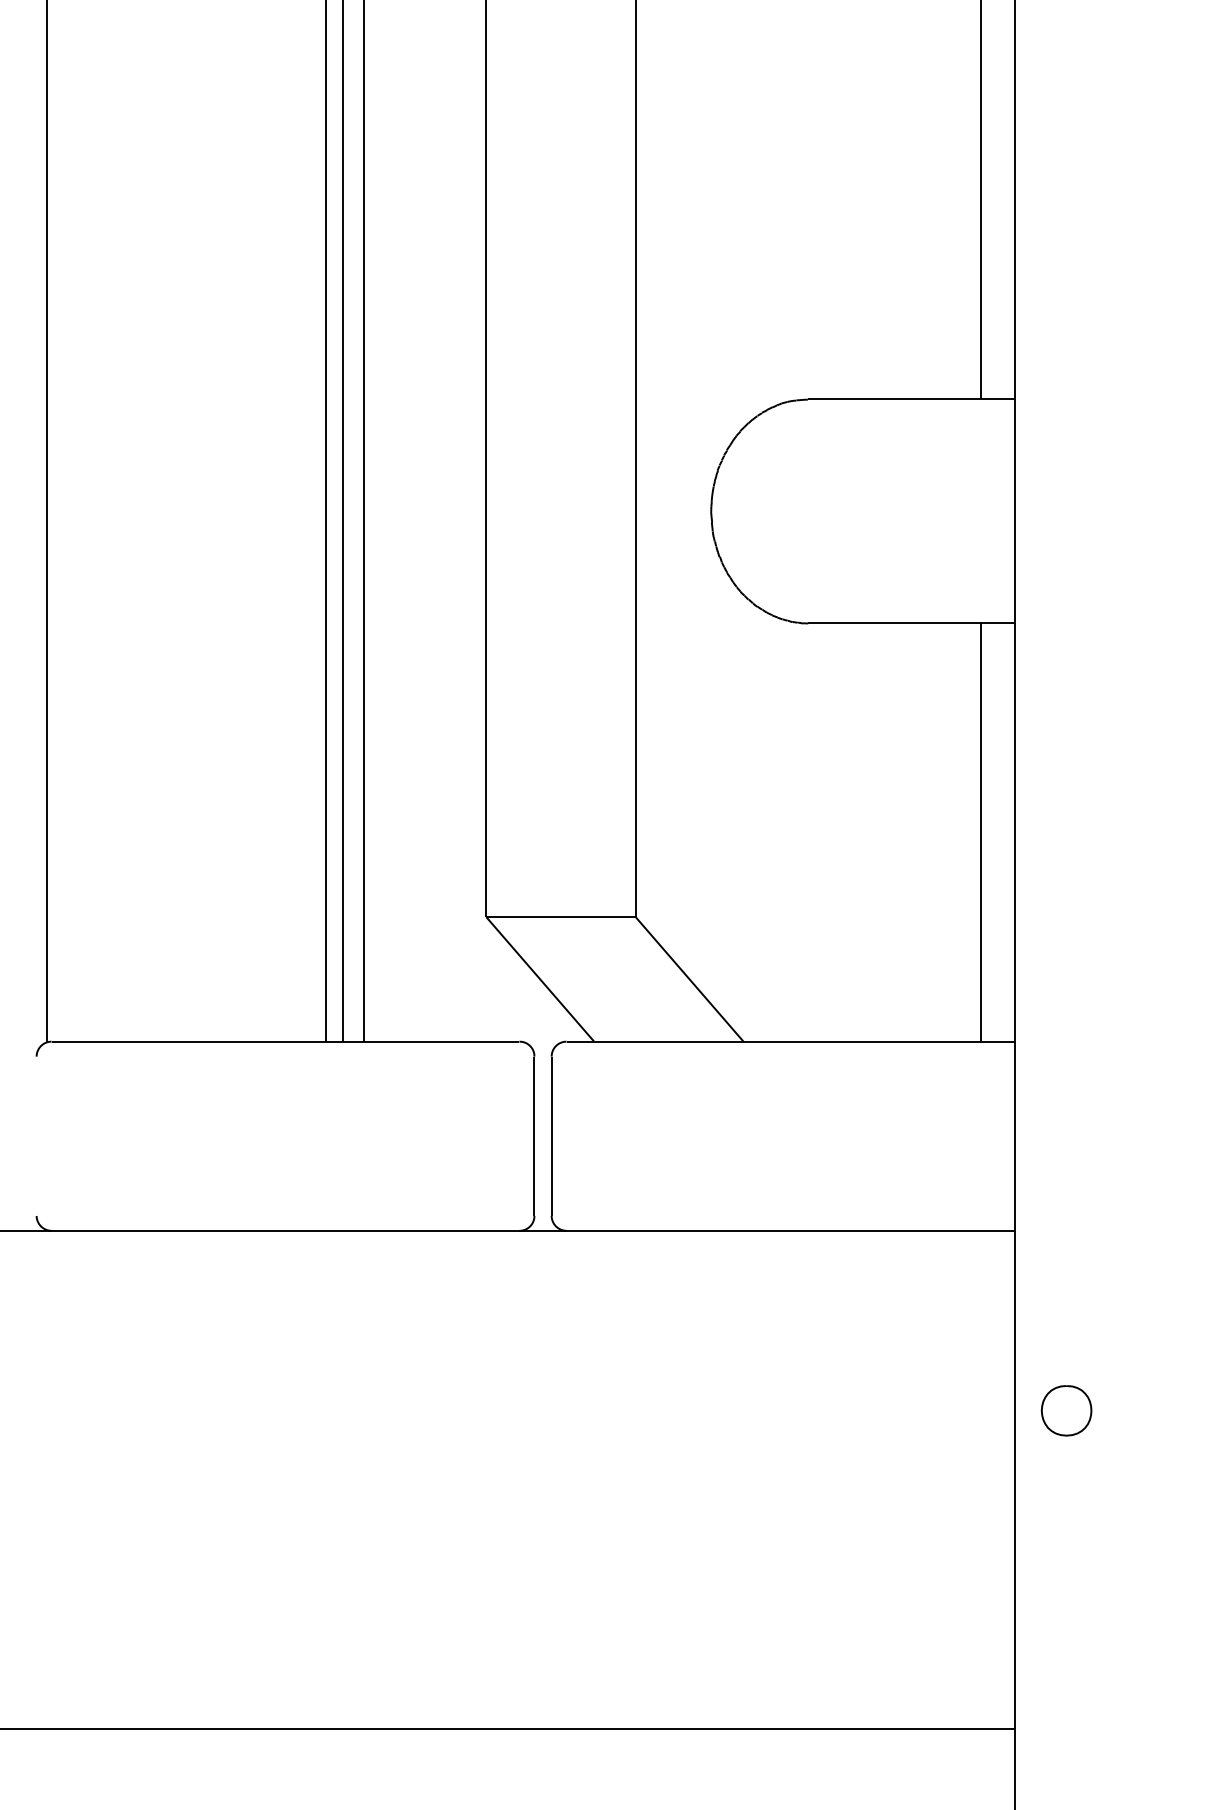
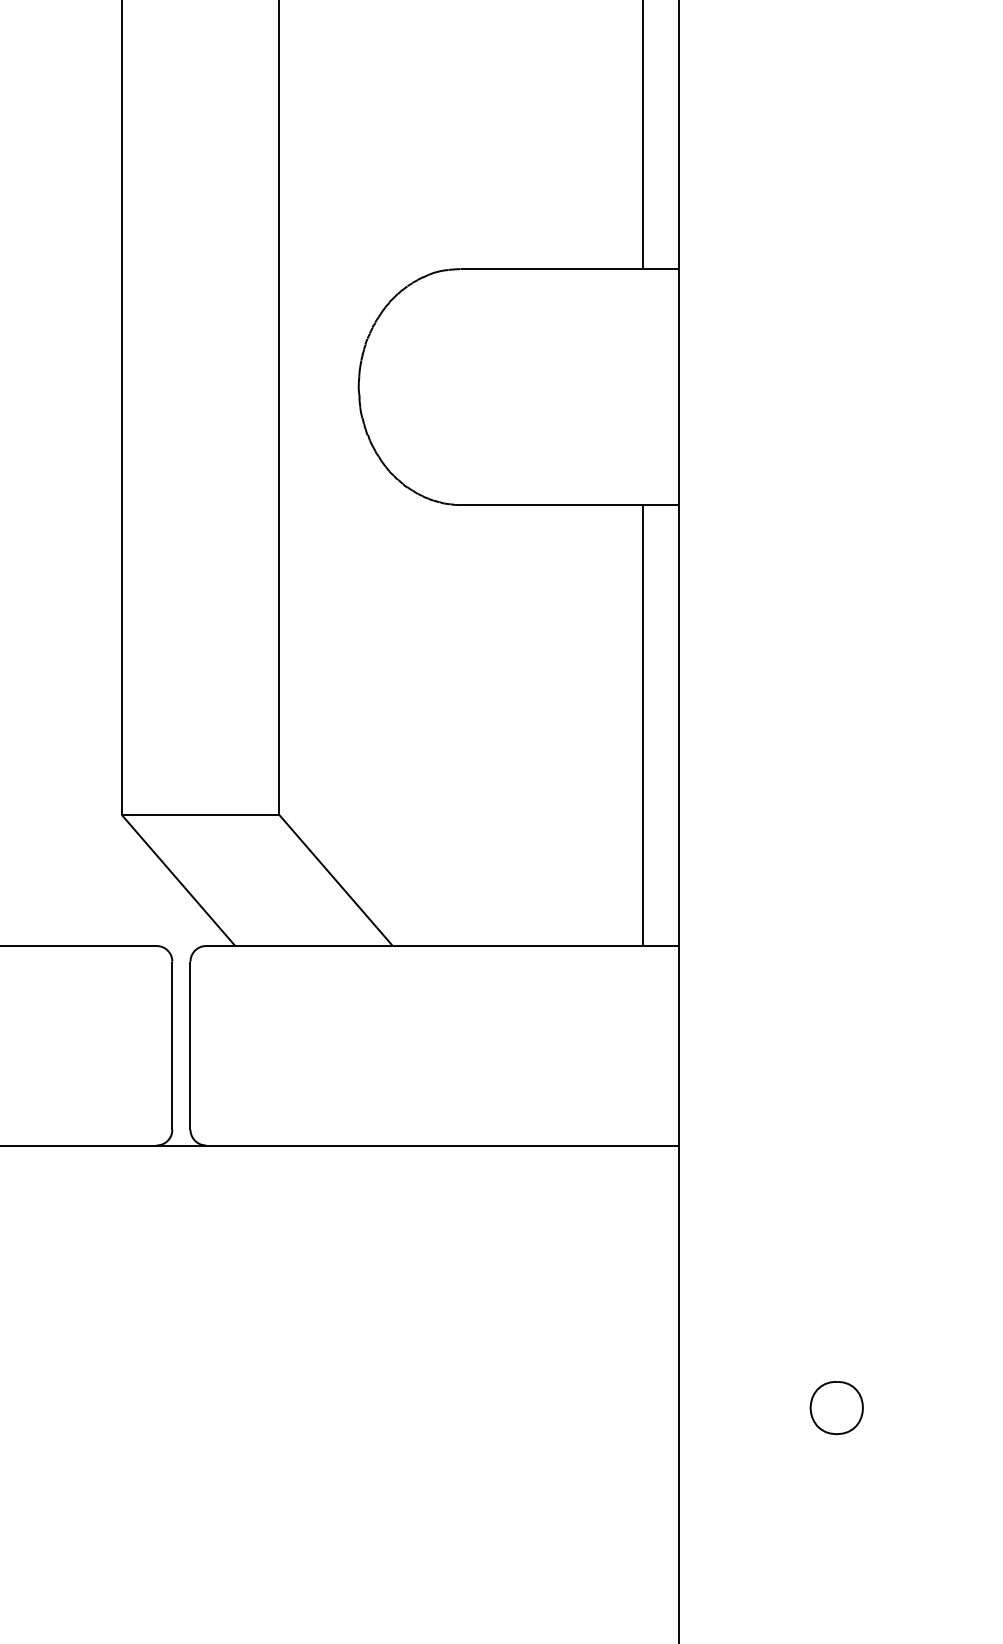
part: (1066, 1410) -> (836, 1407), moved

